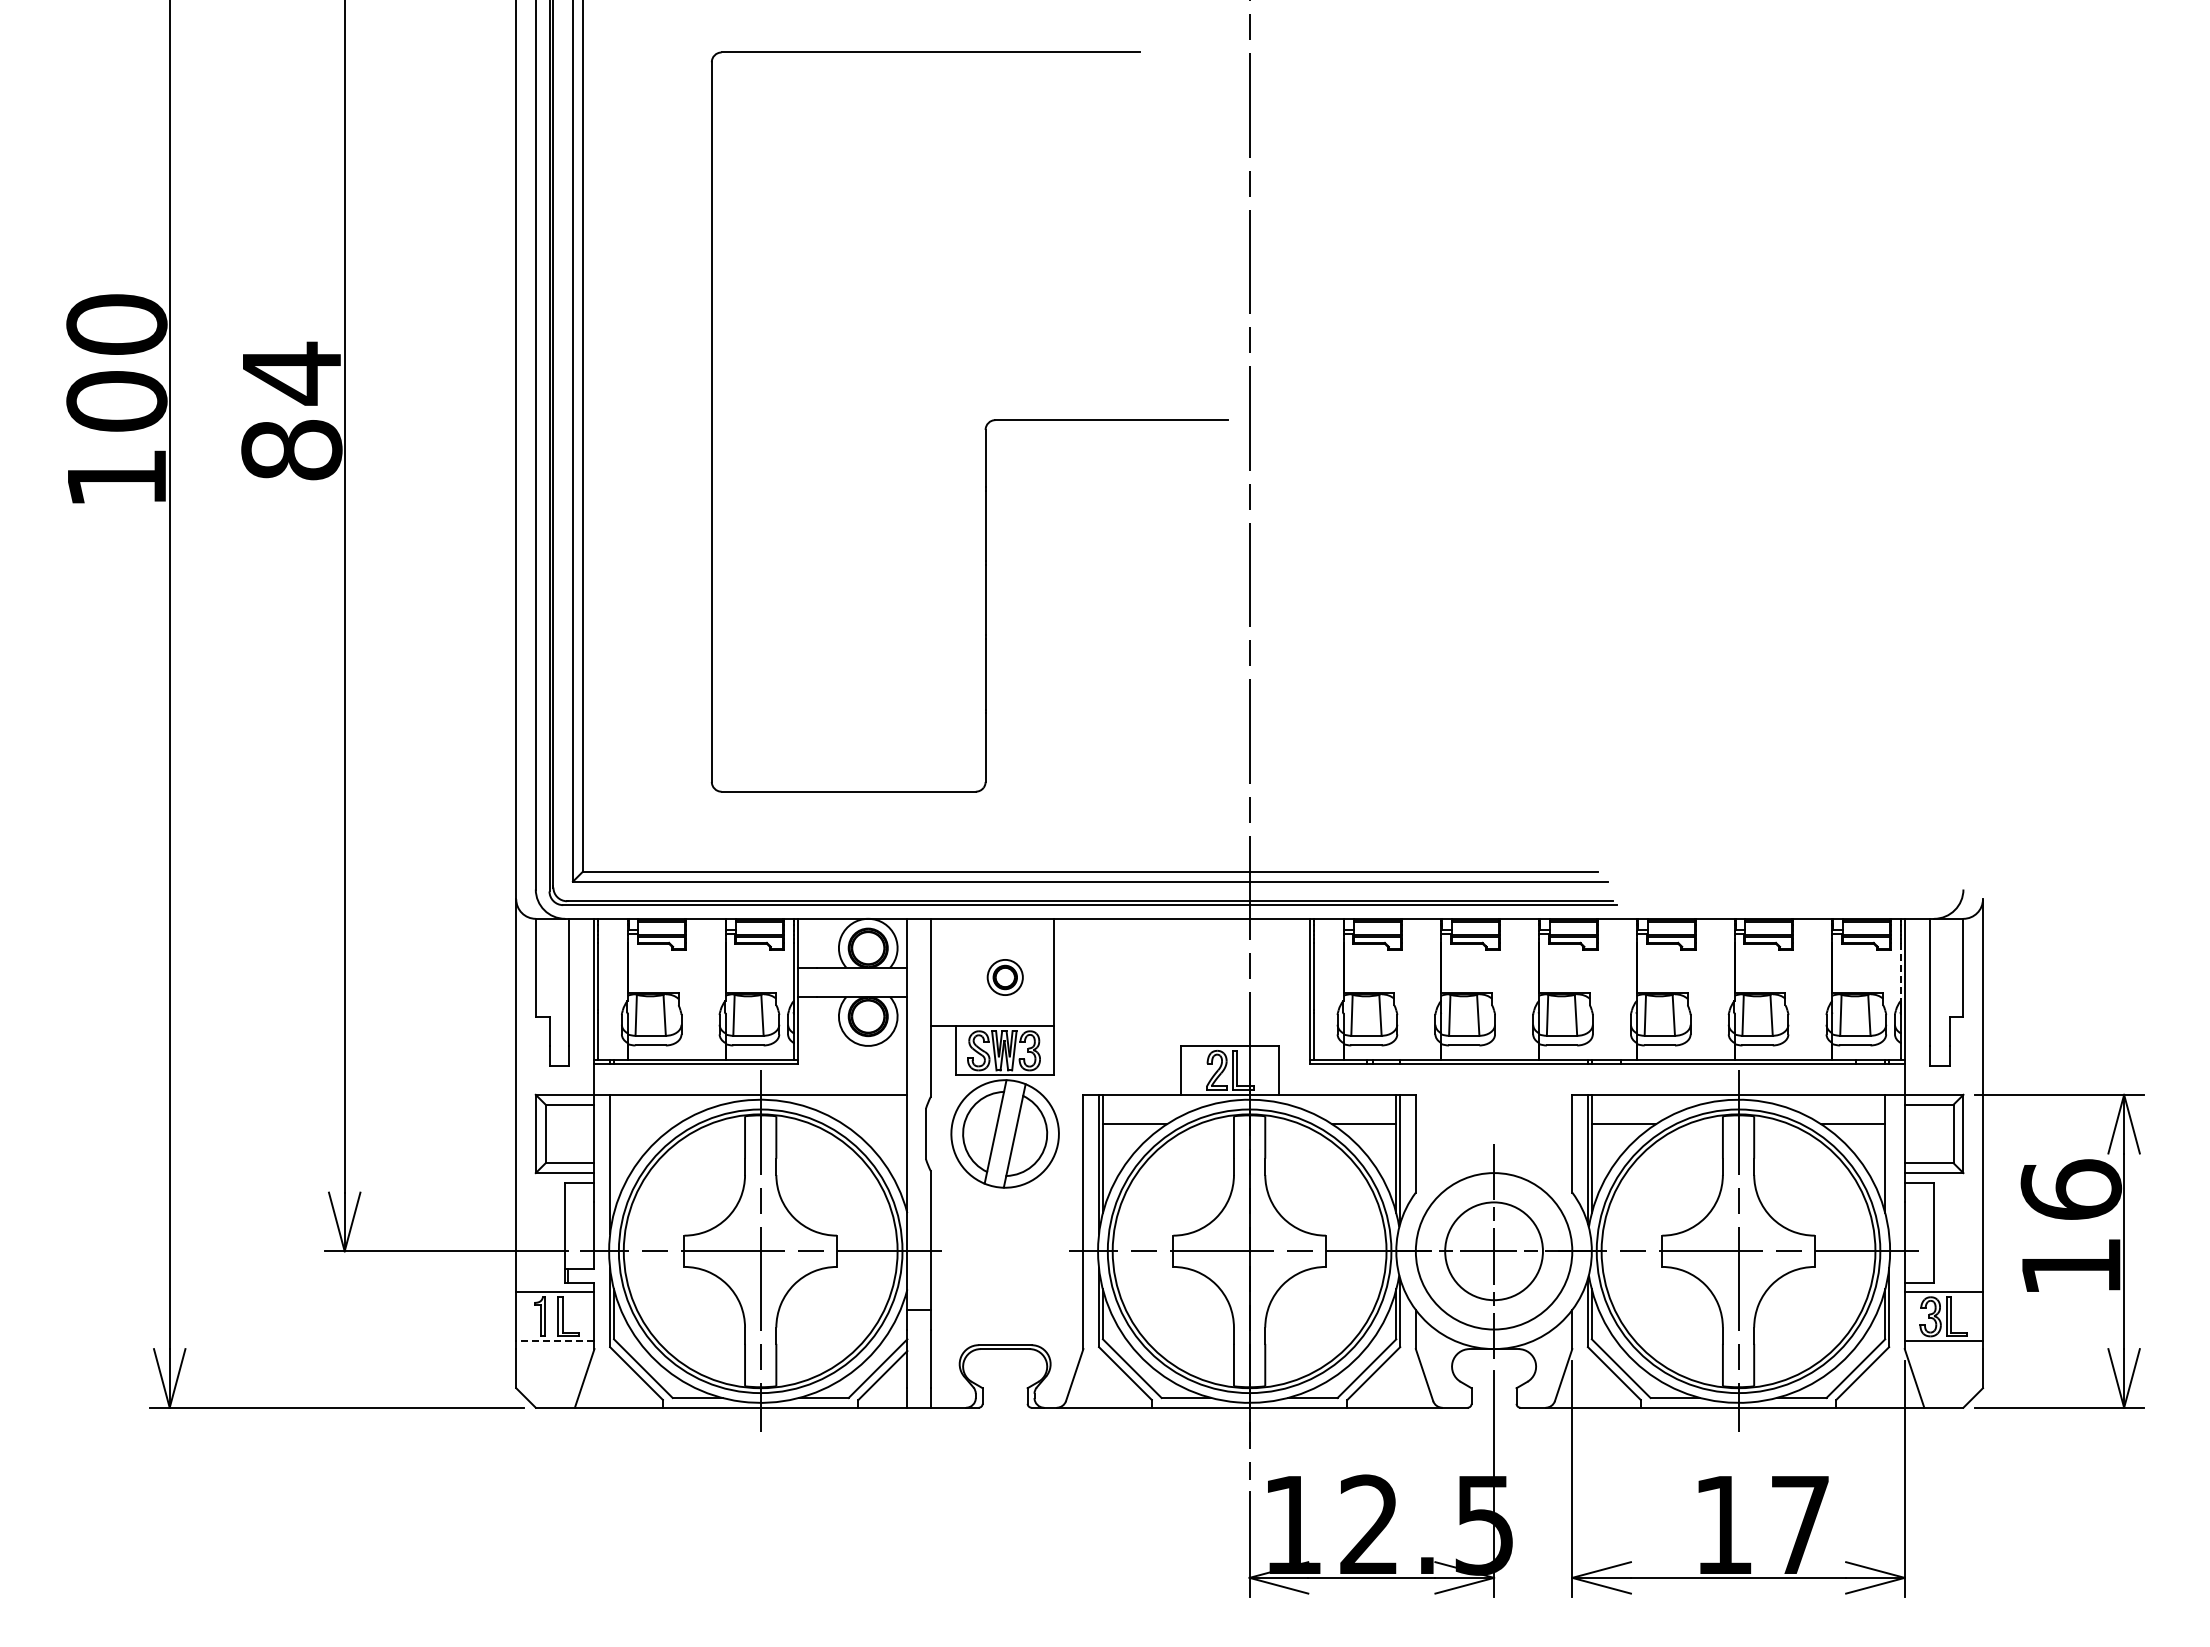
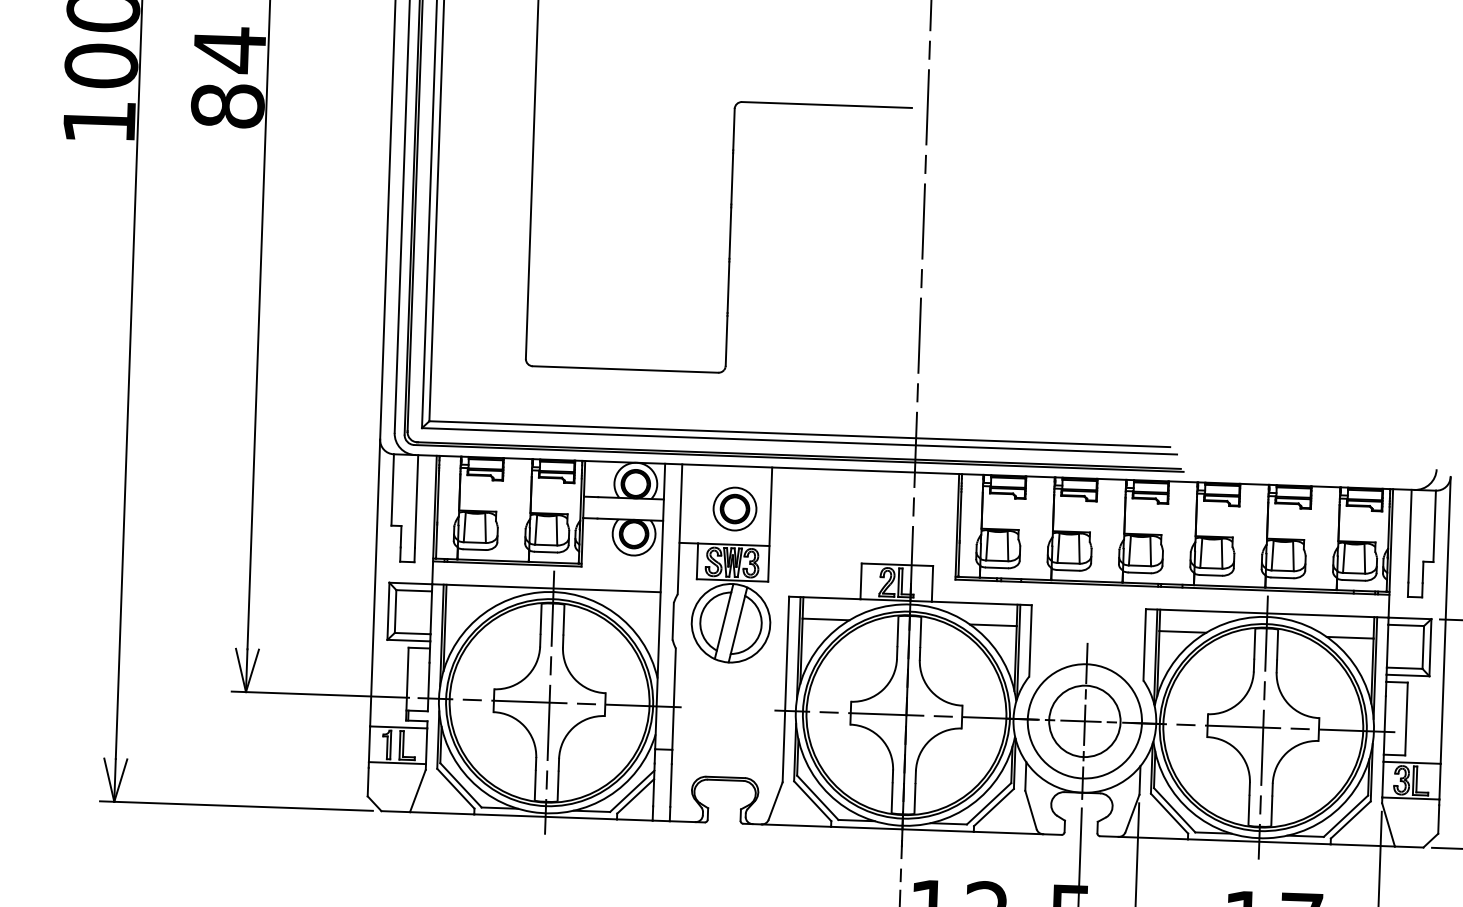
line: (1900, 971) -> (1388, 527), dashed -> solid
part: (1005, 977) -> (735, 509), size x1.67
line: (614, 1153) -> (445, 627), added
line: (1889, 1164) -> (1375, 668), added
line: (554, 1341) -> (396, 763), dashed -> solid

